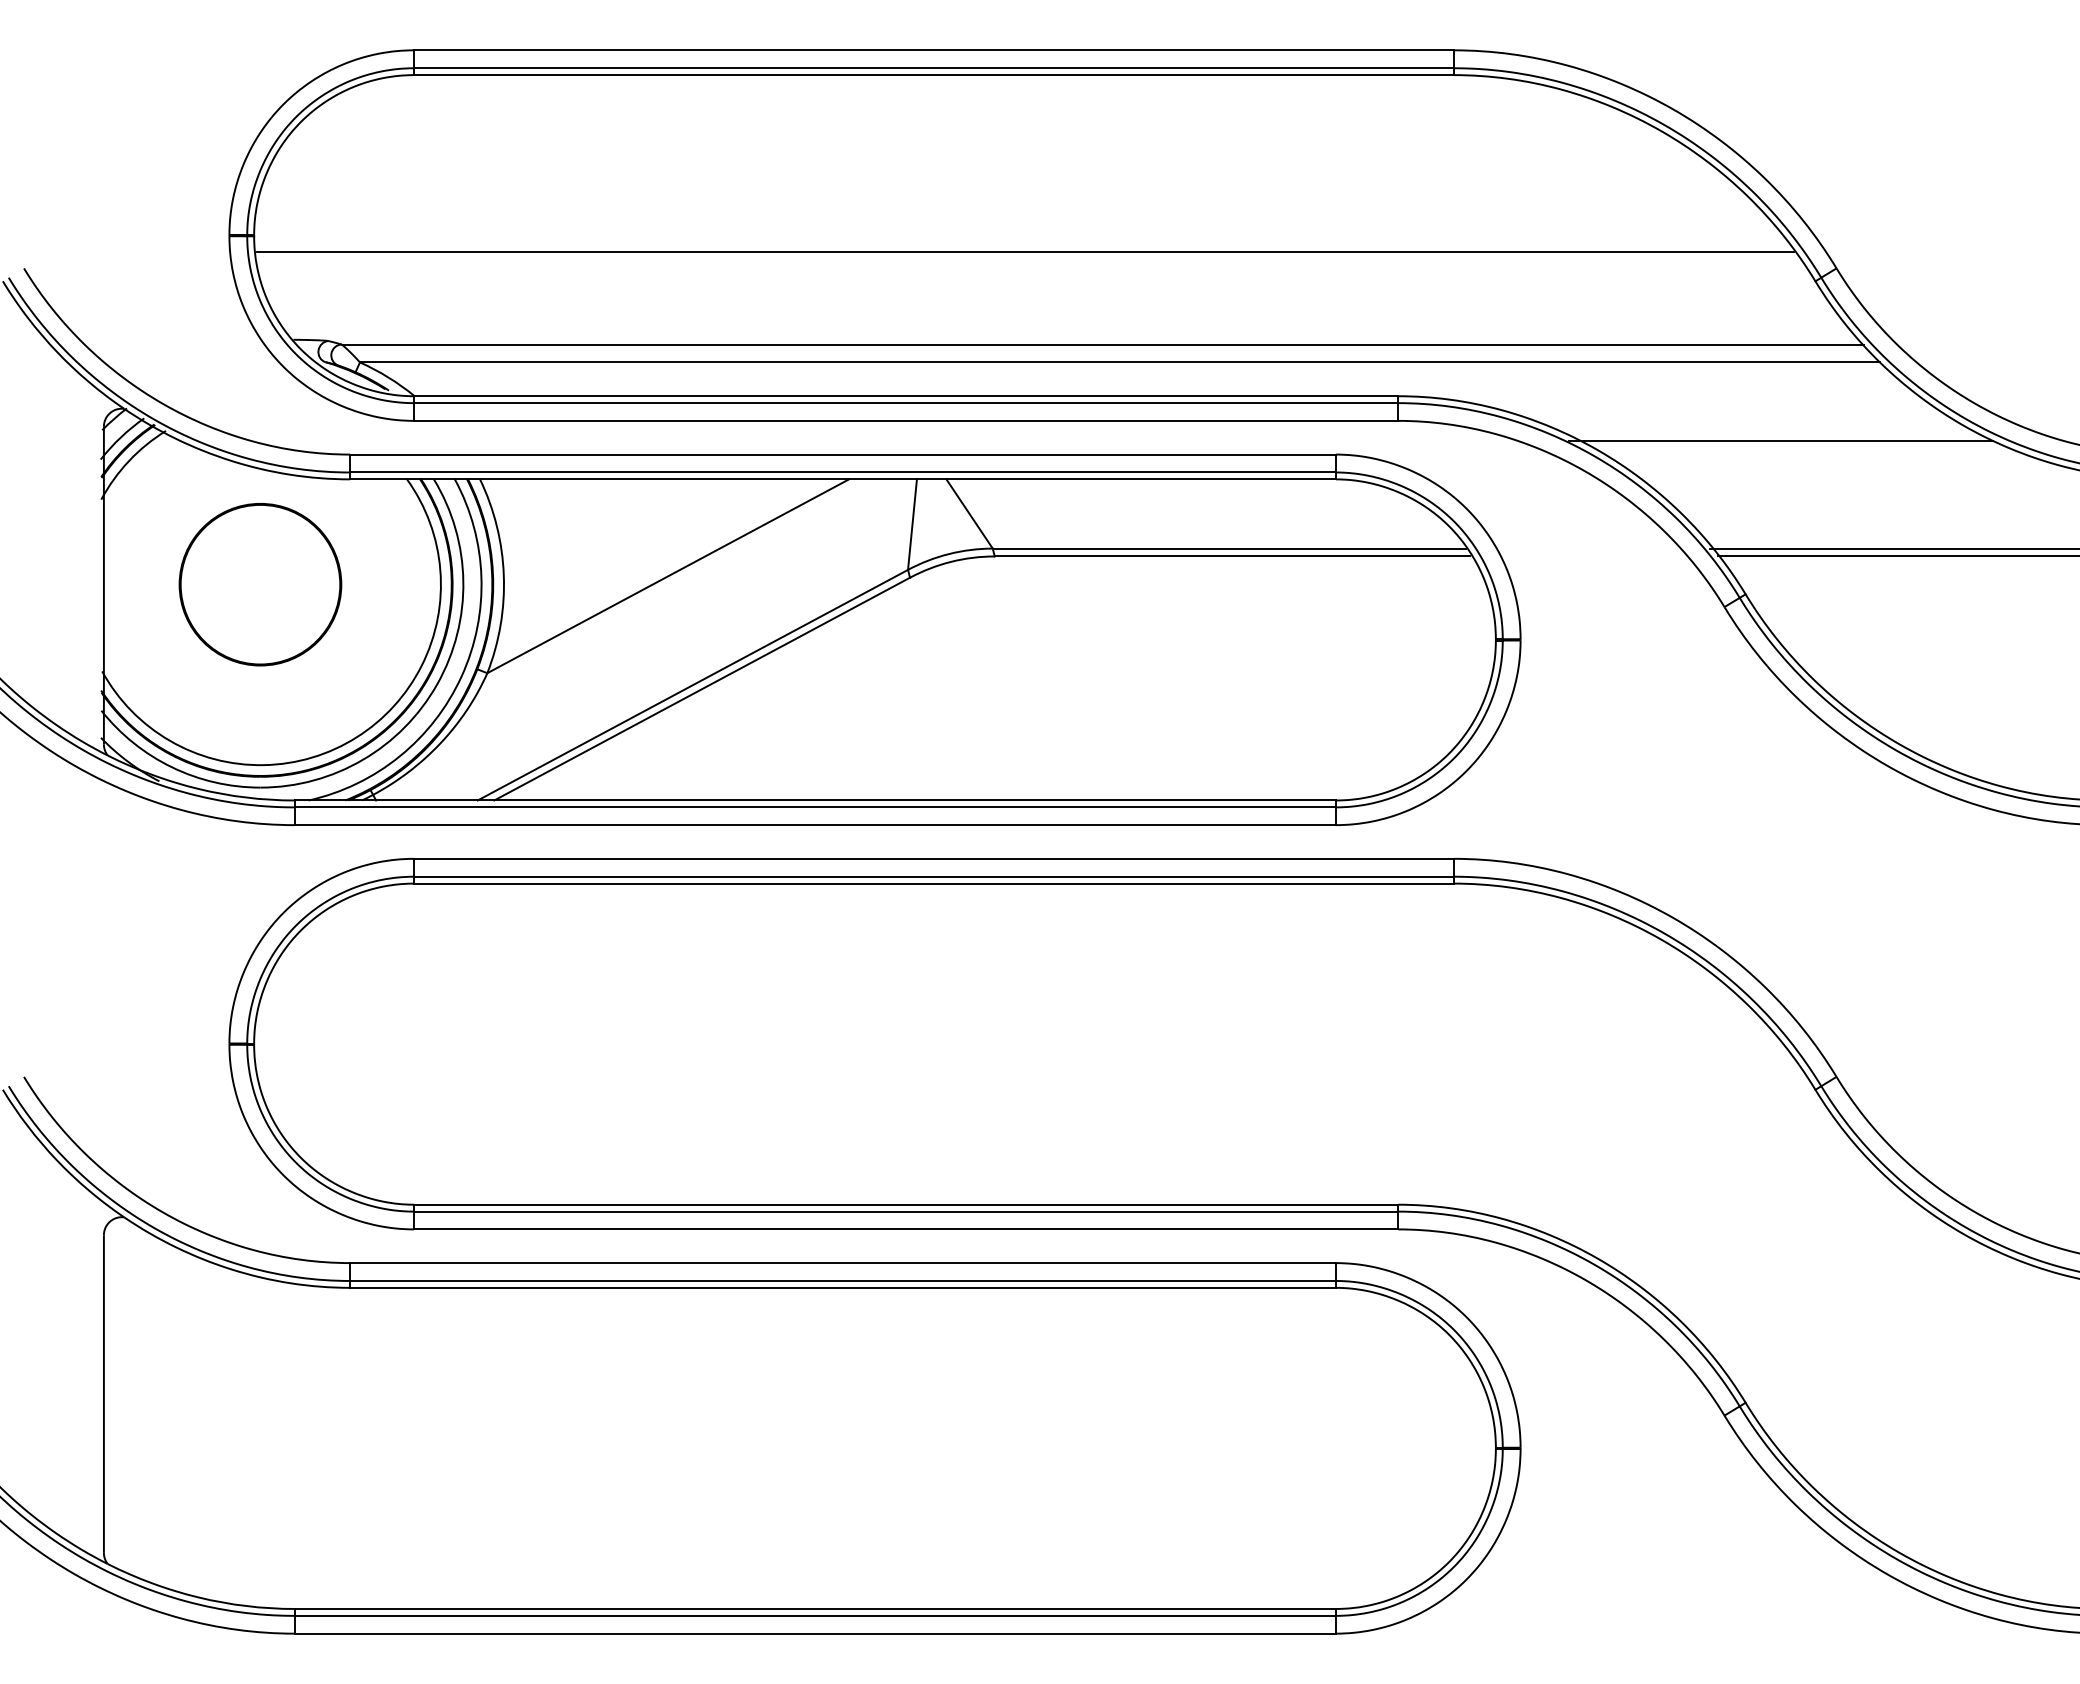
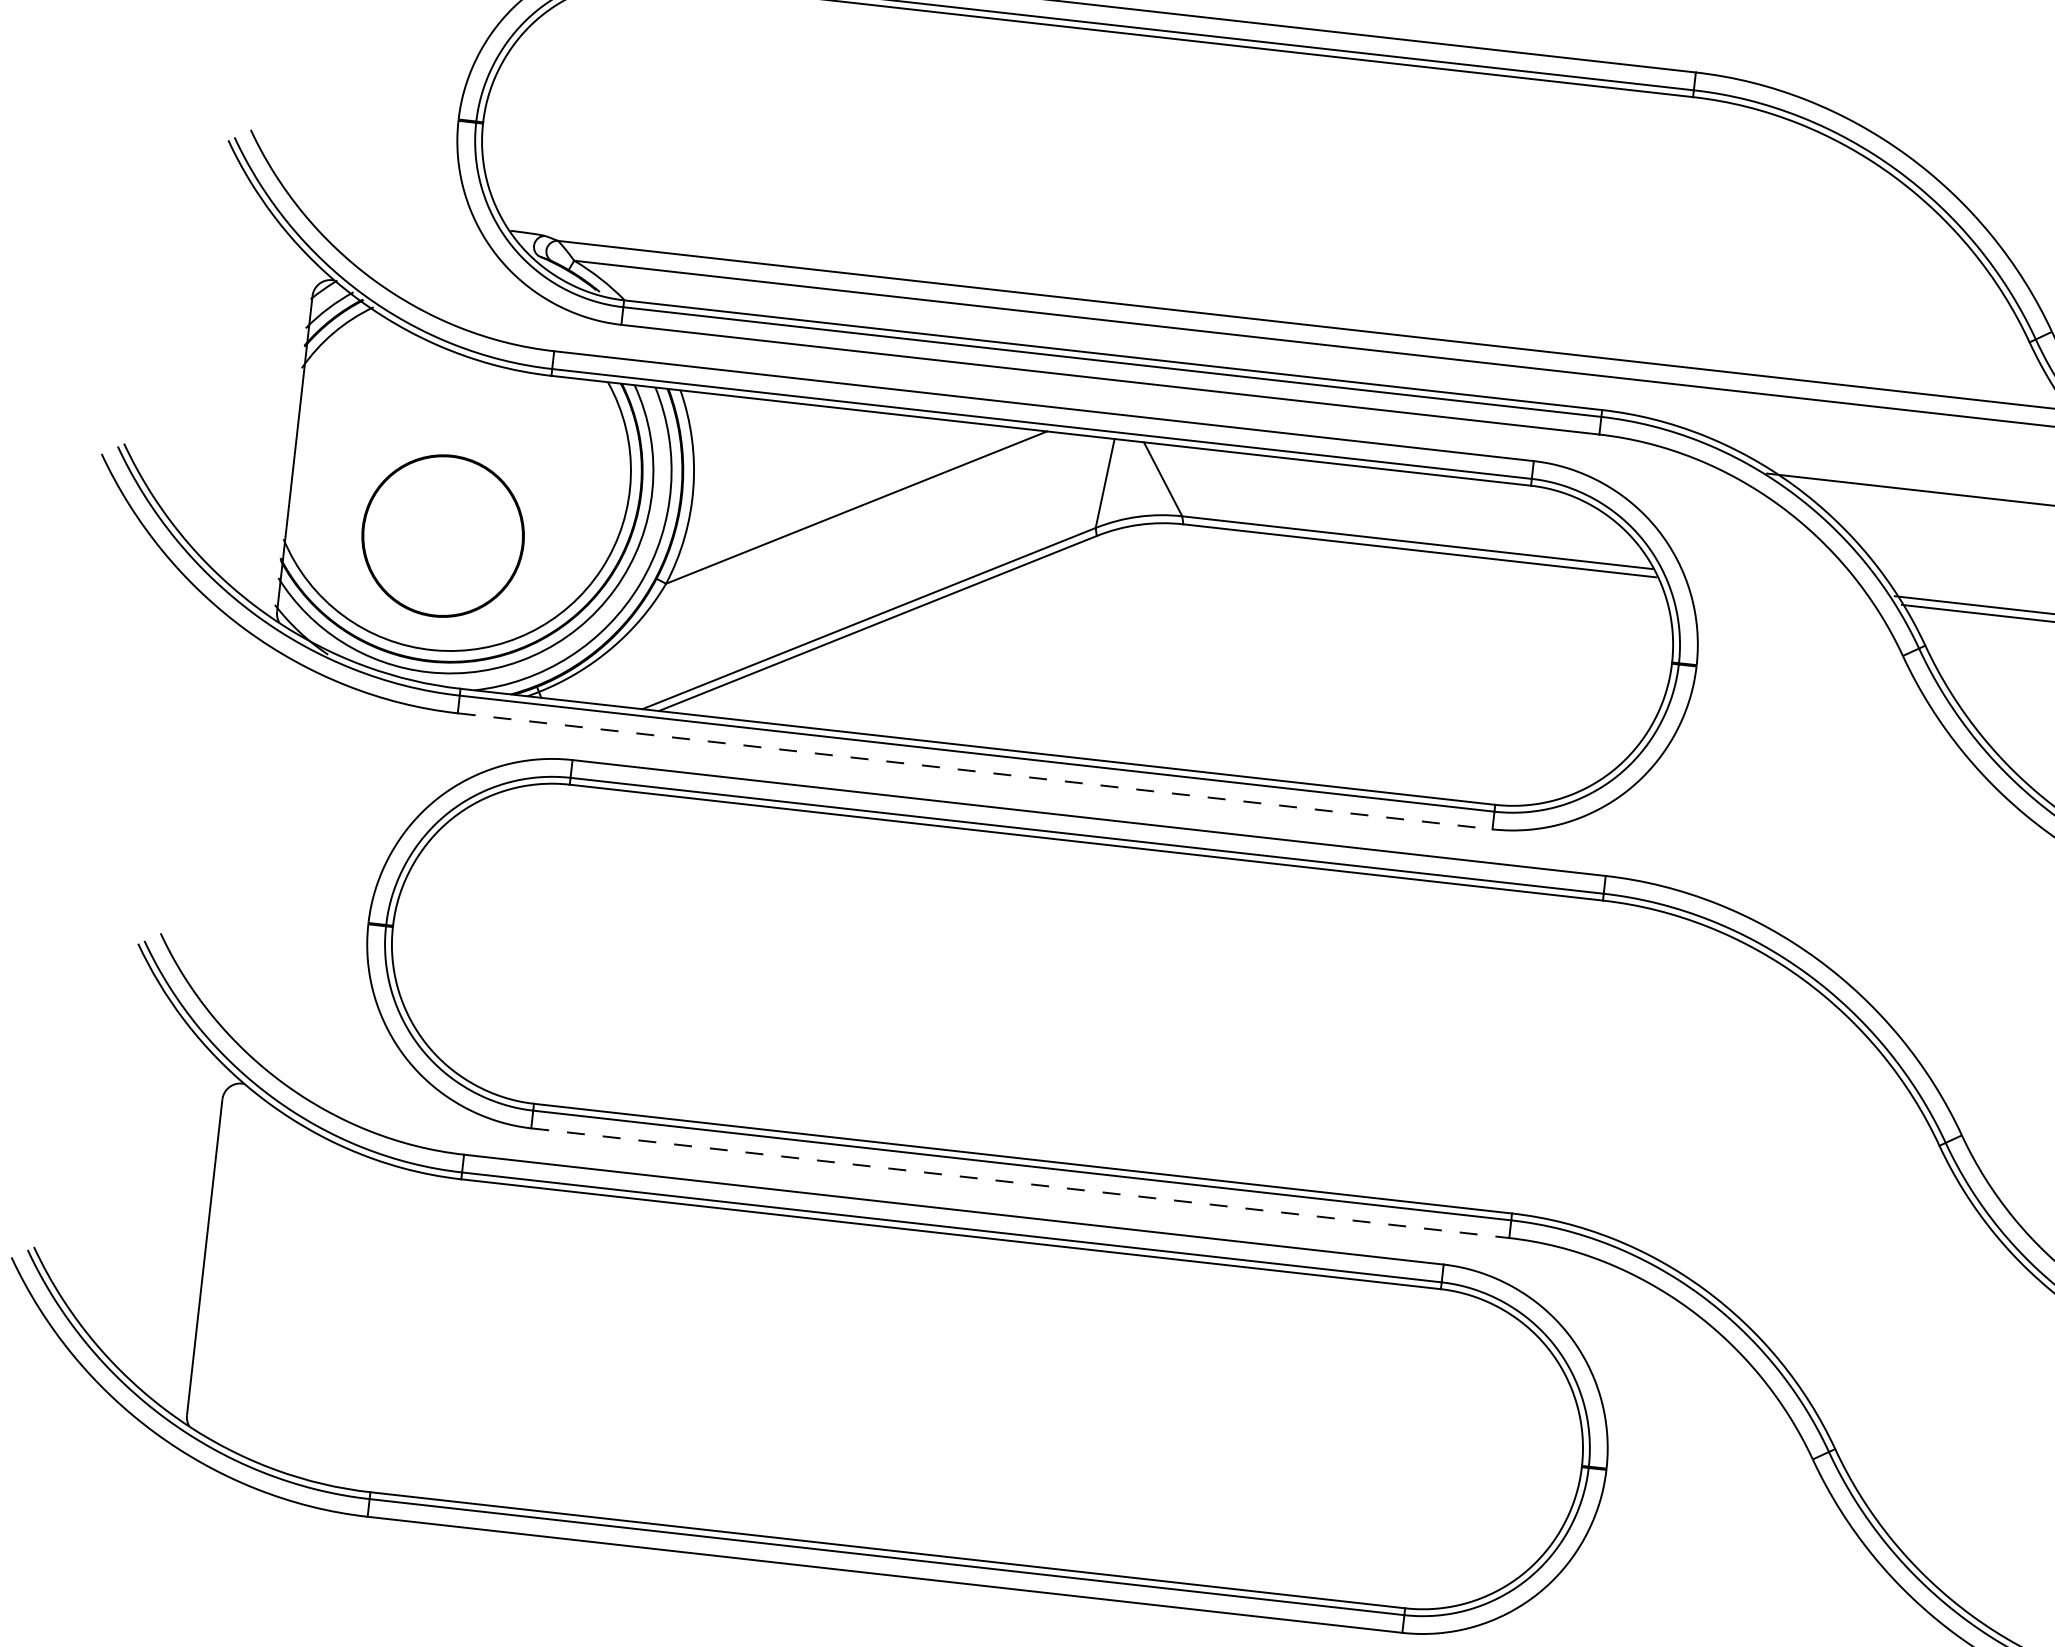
line: (1024, 252) -> (1246, 225), removed
part: (260, 584) -> (443, 535), moved
line: (815, 825) -> (975, 771), solid -> dashed
line: (906, 1229) -> (1020, 1183), solid -> dashed

